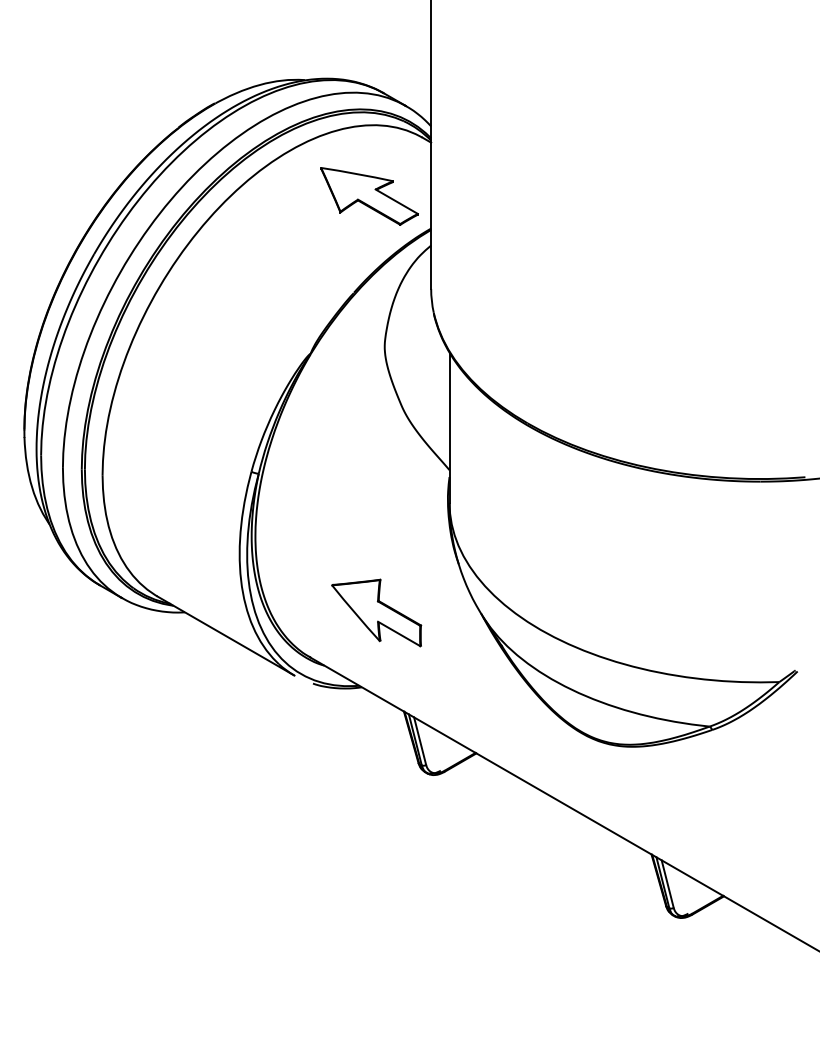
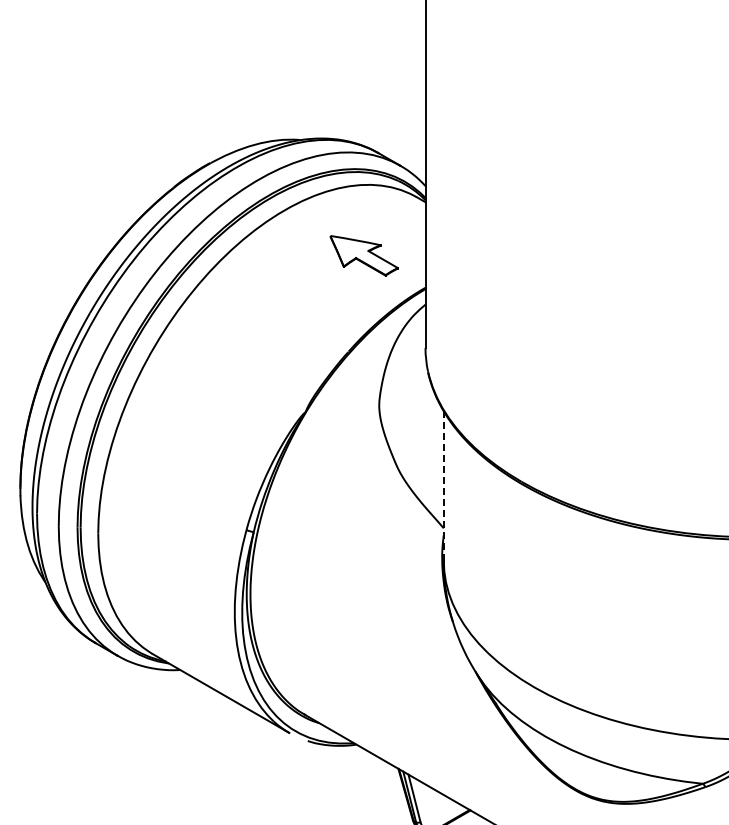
part: (369, 196) -> (364, 255), size x0.7
line: (449, 428) -> (443, 486), solid -> dashed
part: (376, 612) -> (371, 670), removed

